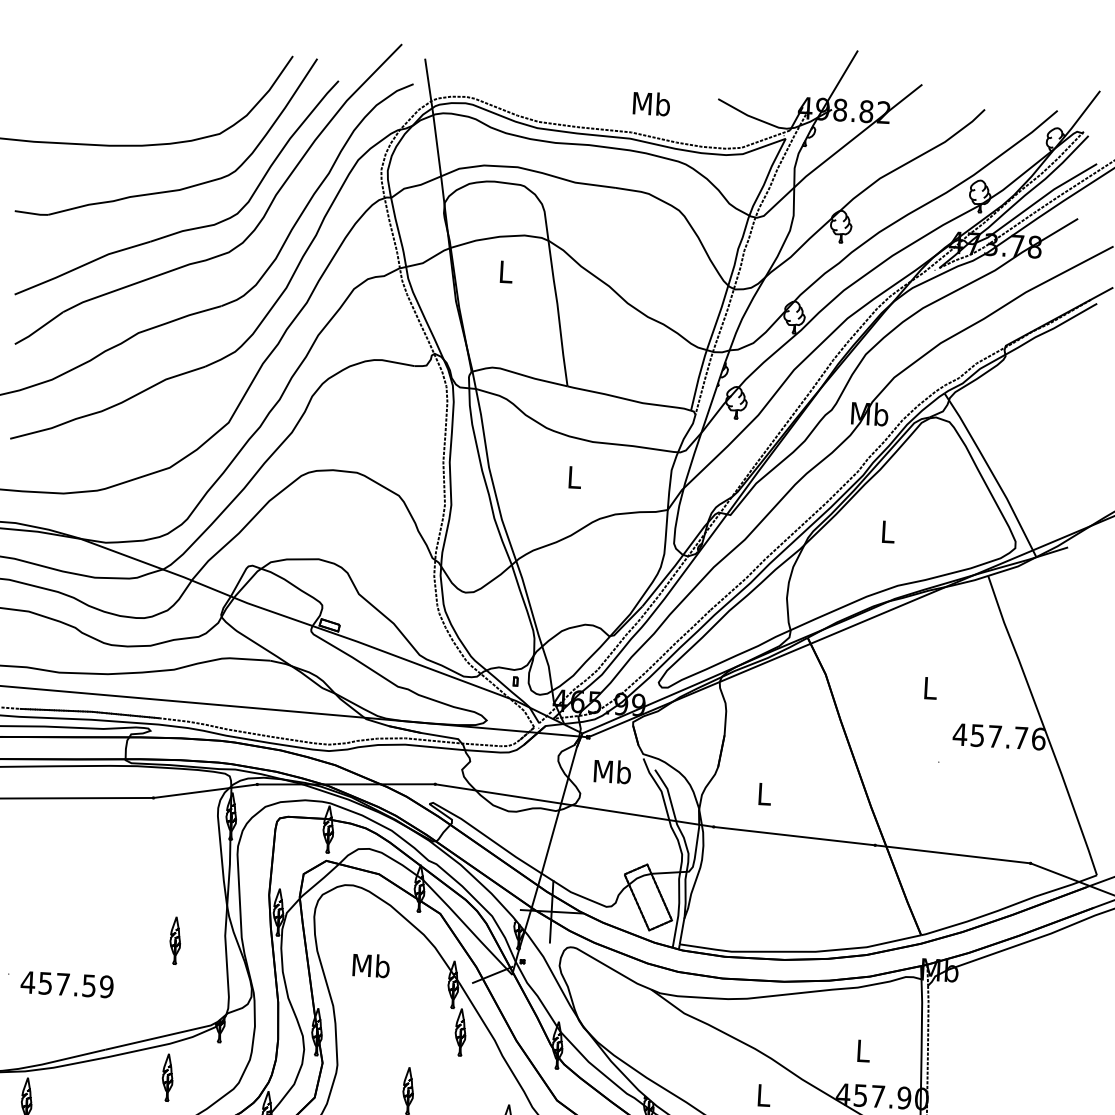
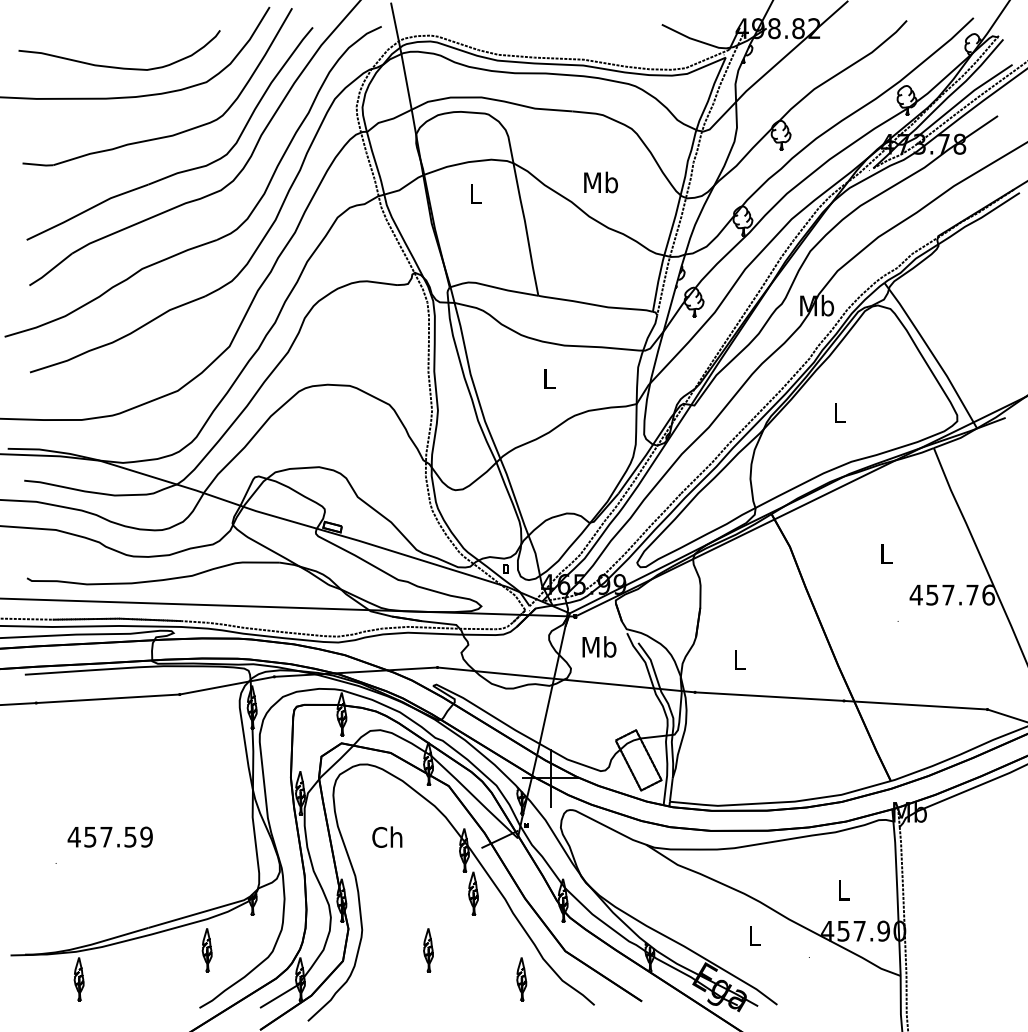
text: (651, 103) -> (600, 182), moved
curve: (122, 111) -> (116, 66), added
part: (174, 940) -> (206, 824), removed
text: (371, 965) -> (388, 836), Mb -> Ch
text: (66, 983) -> (109, 836), moved

